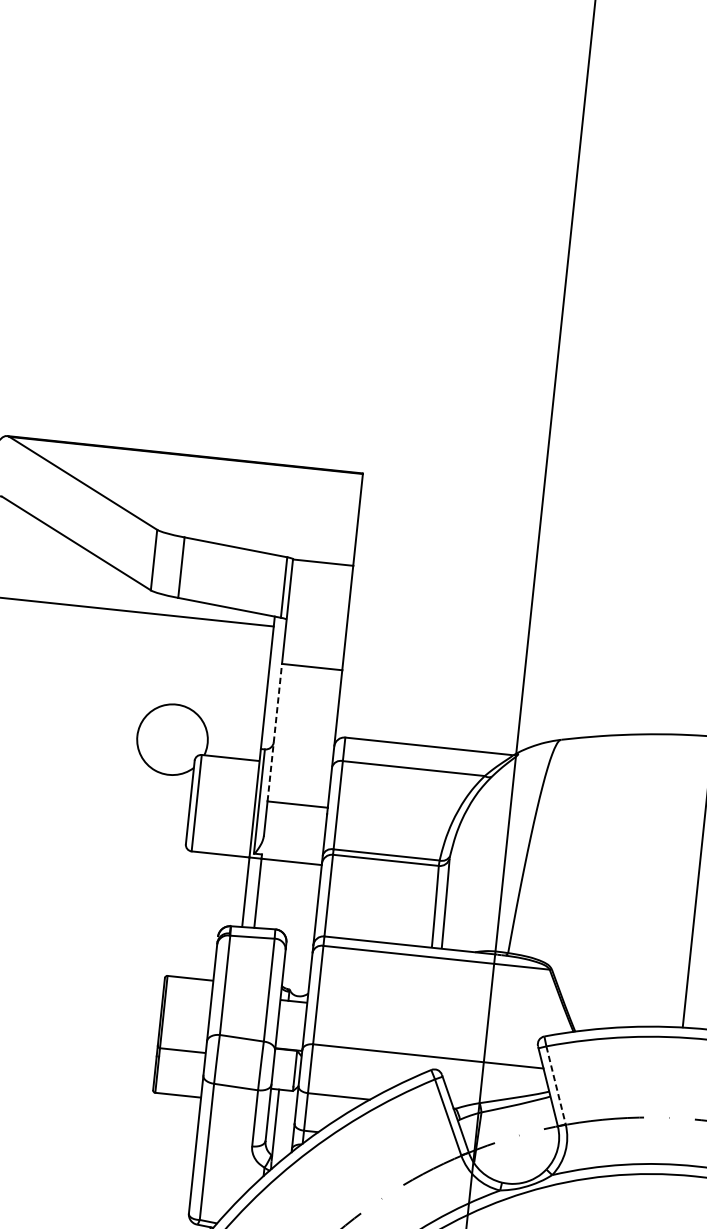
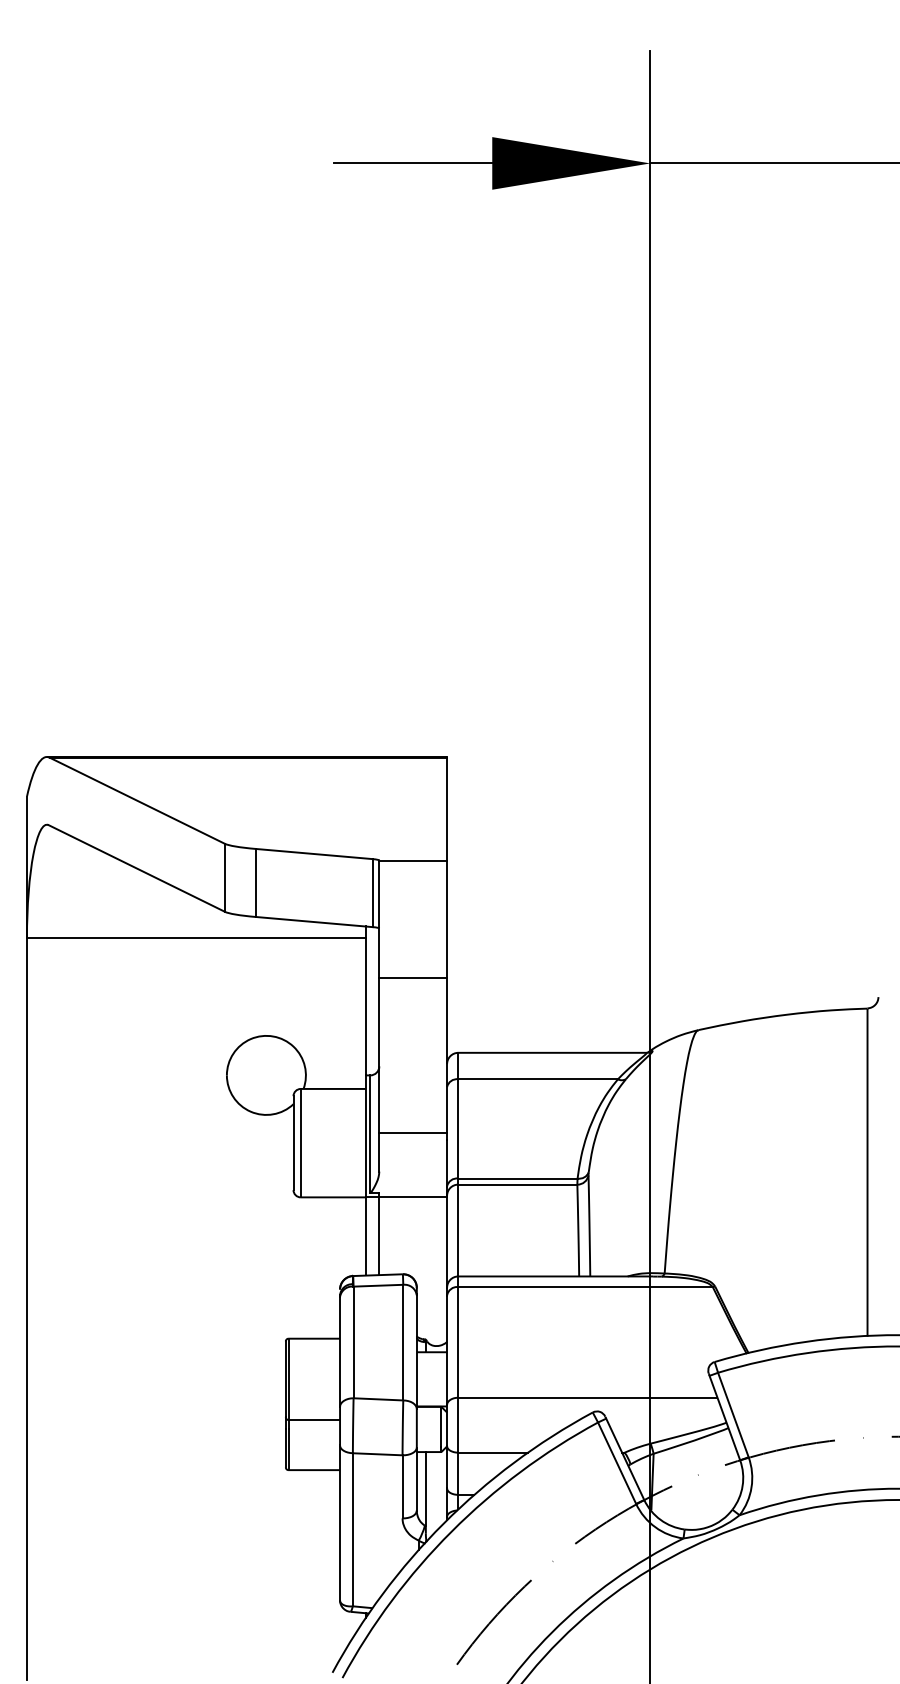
line: (274, 732) -> (379, 1055), dashed -> solid
line: (556, 1084) -> (733, 1414), dashed -> solid

